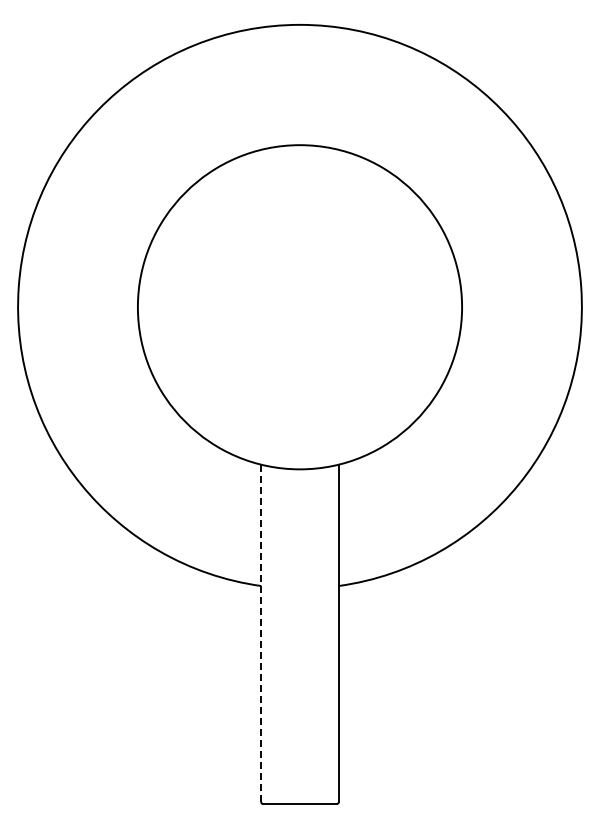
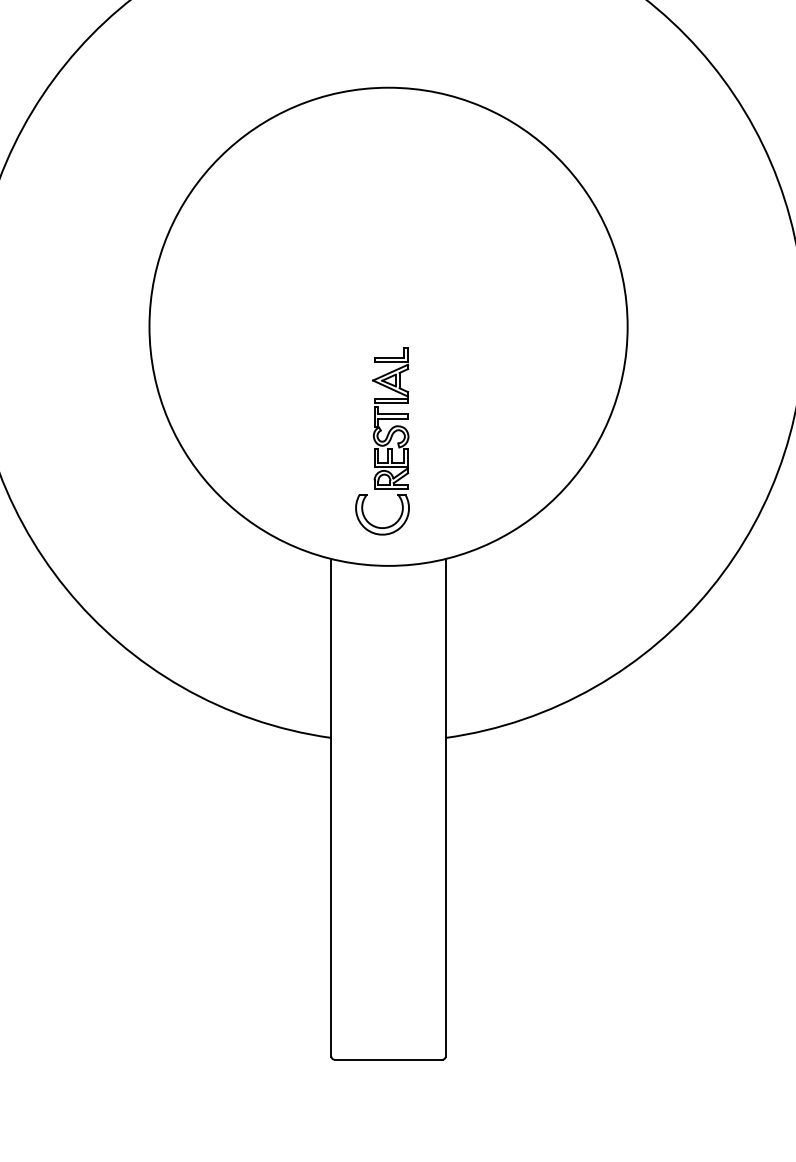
part: (295, 384) -> (381, 440), added
line: (261, 633) -> (331, 807), dashed -> solid

